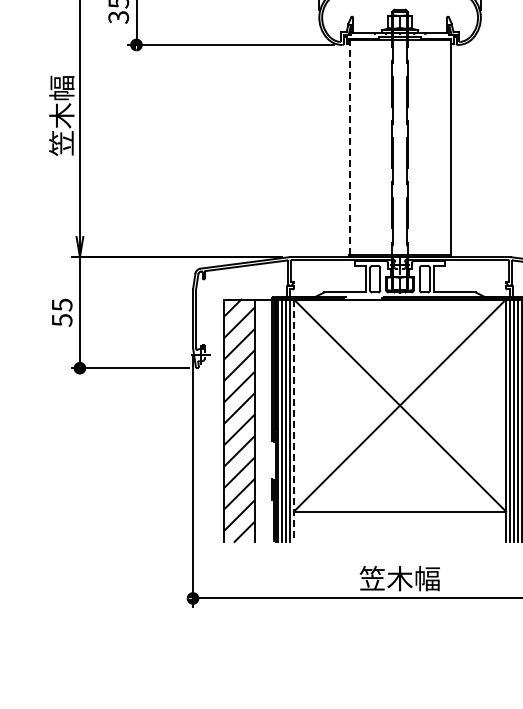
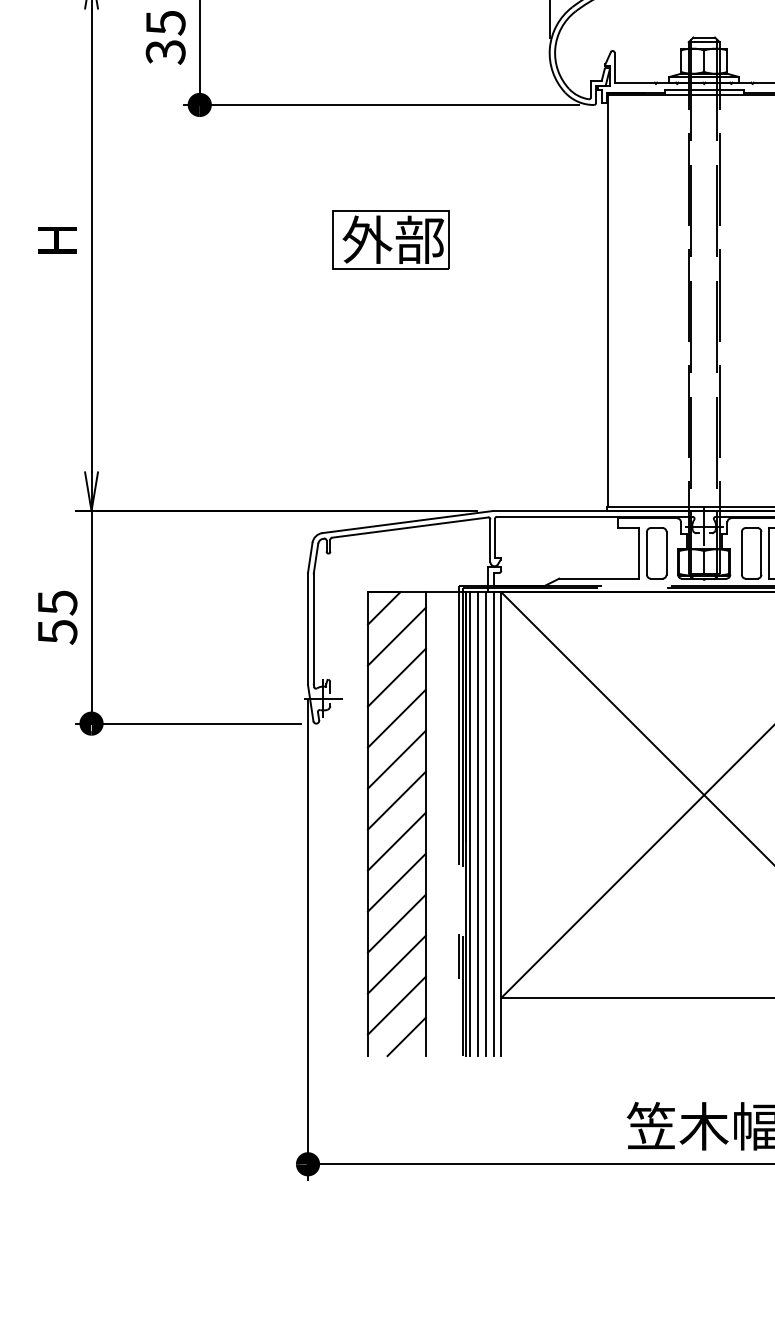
text: (61, 115) -> (56, 239), 笠木幅 -> H
part: (236, 115) -> (391, 239), added
line: (349, 146) -> (607, 299), dashed -> solid
line: (294, 421) -> (502, 825), dashed -> solid

